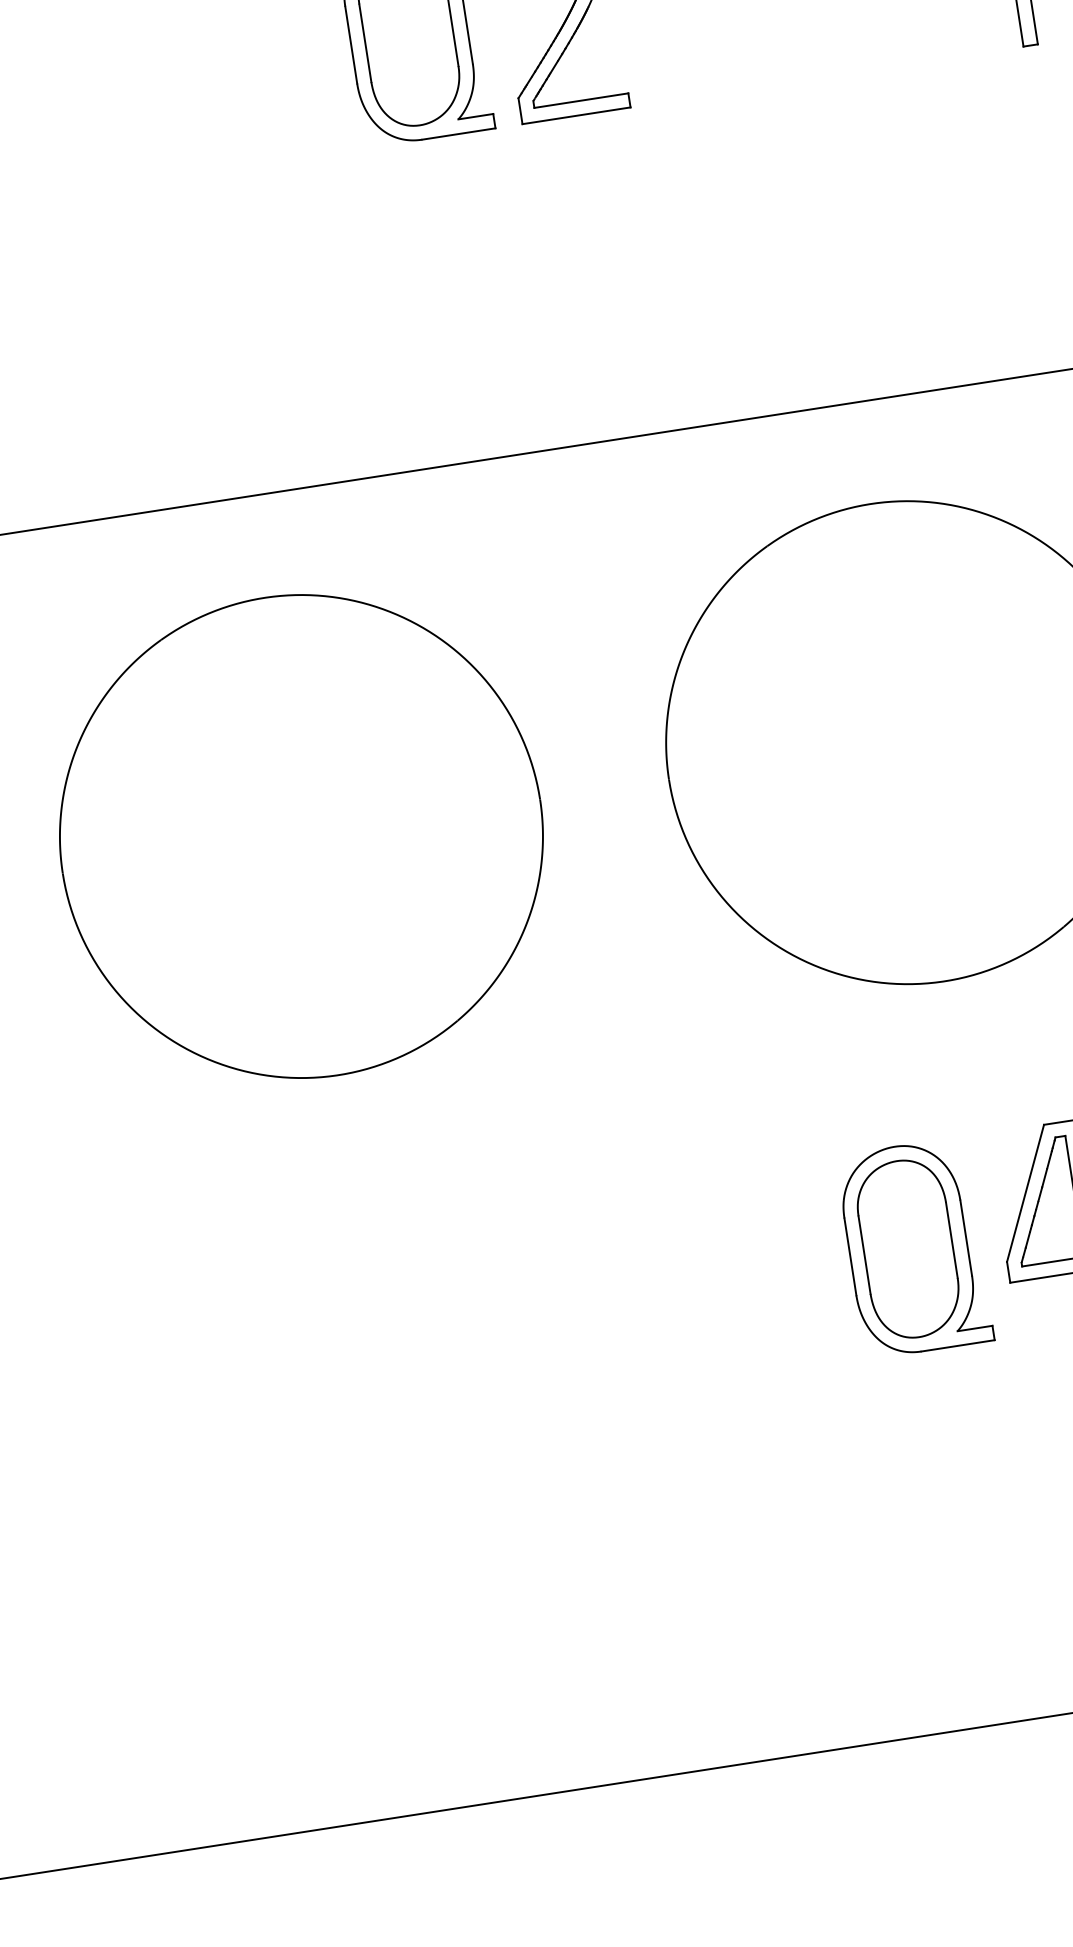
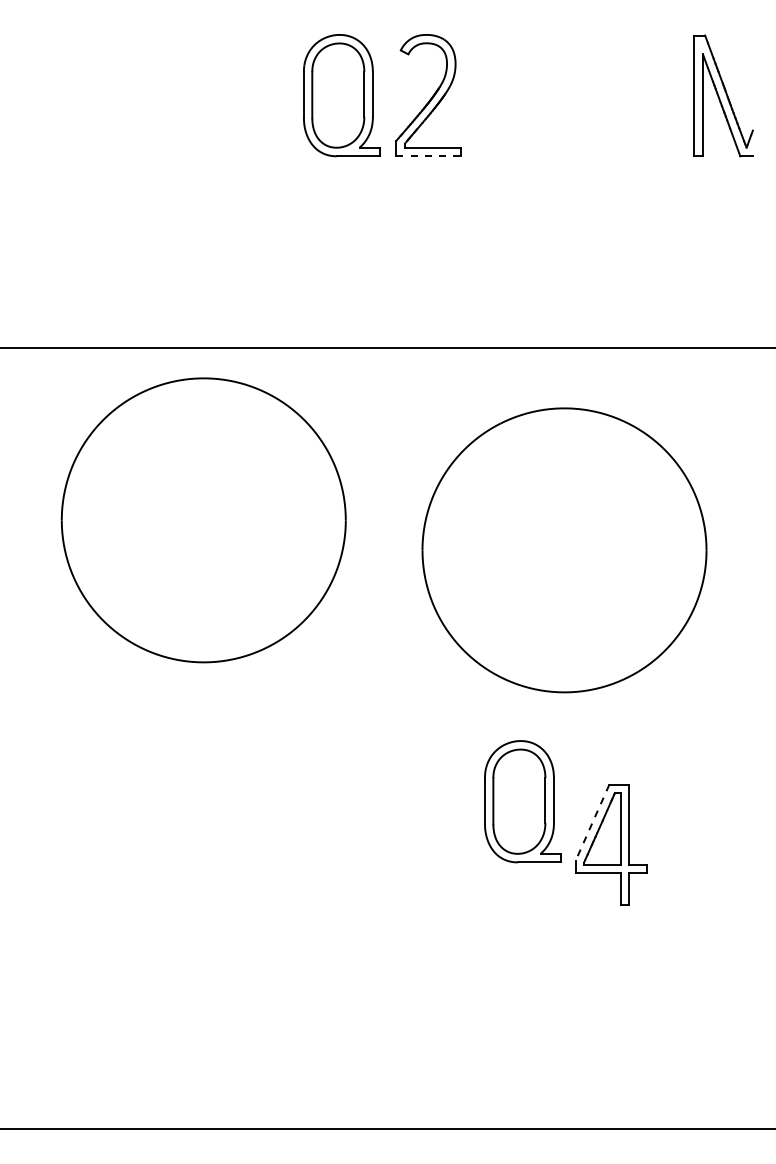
line: (576, 116) -> (428, 156), solid -> dashed
part: (300, 836) -> (203, 520), moved
line: (1025, 1192) -> (592, 822), solid -> dashed
part: (913, 1247) -> (522, 801), moved

